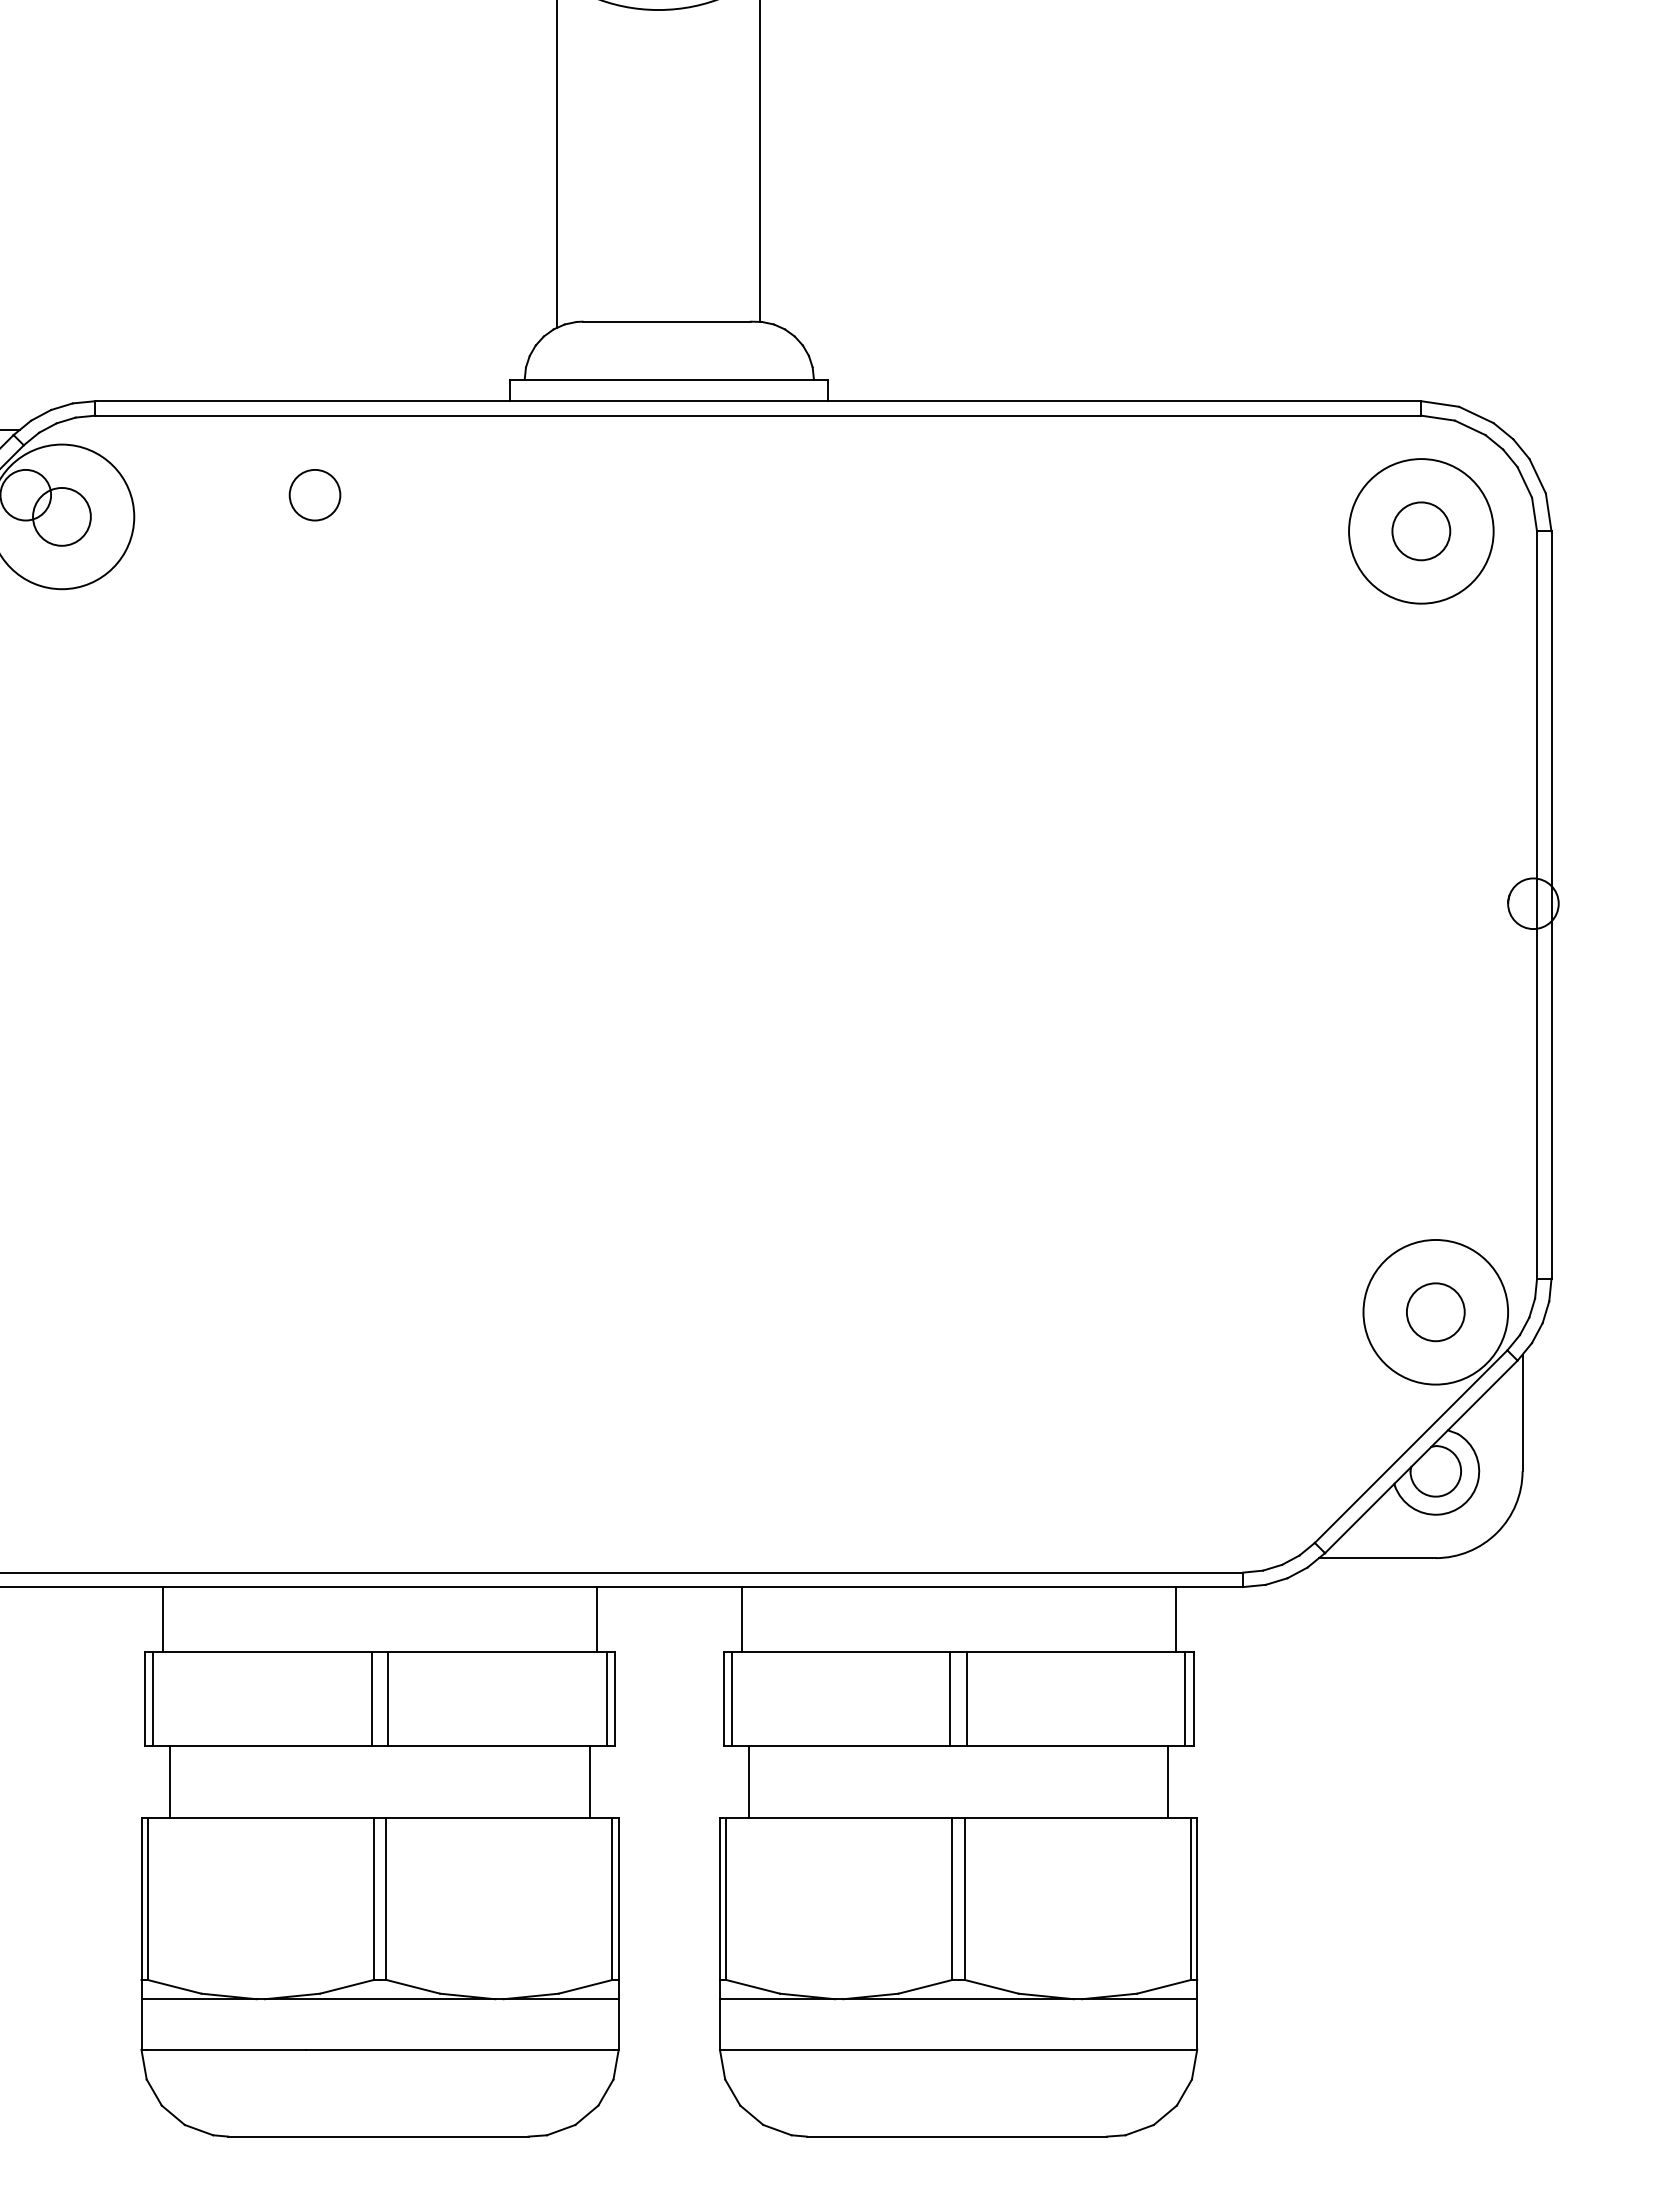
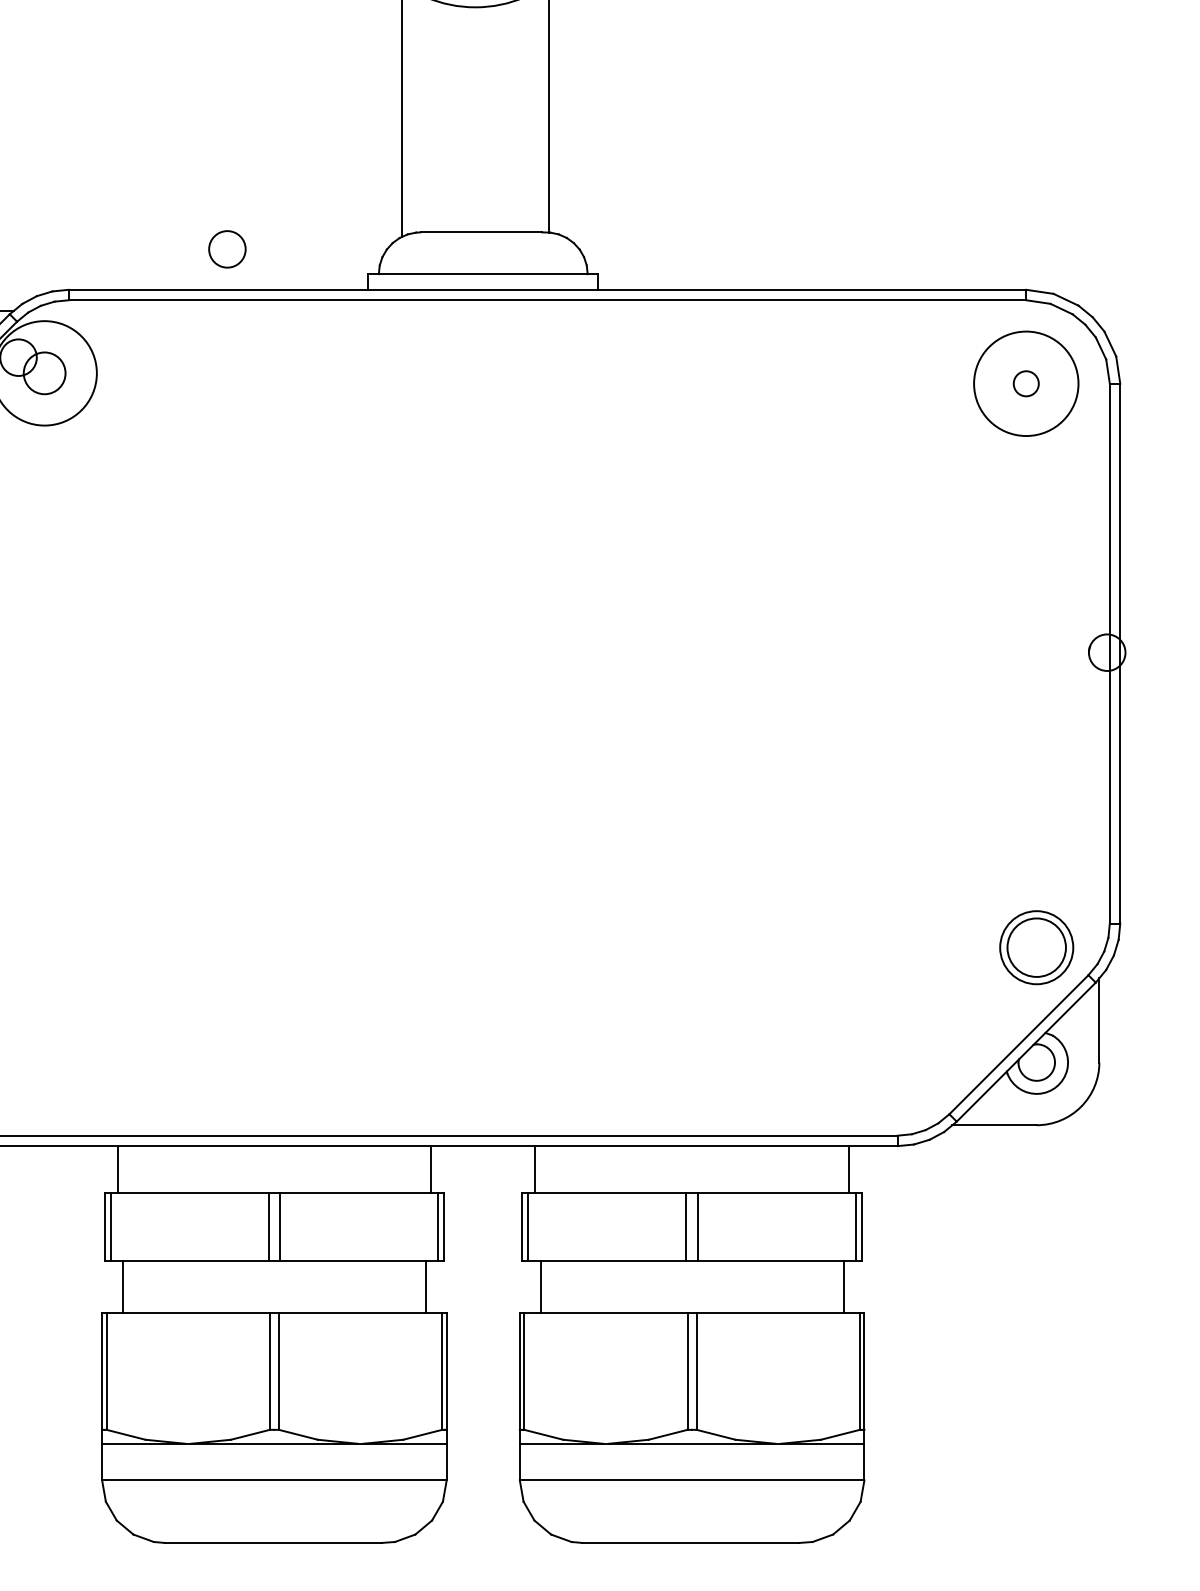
circle: (314, 495) -> (227, 249), moved
circle: (1421, 531) -> (1026, 383), size x0.6
circle: (1435, 1311) -> (1036, 947), size x0.7
circle: (1435, 1312) -> (1036, 947), size x1.4

